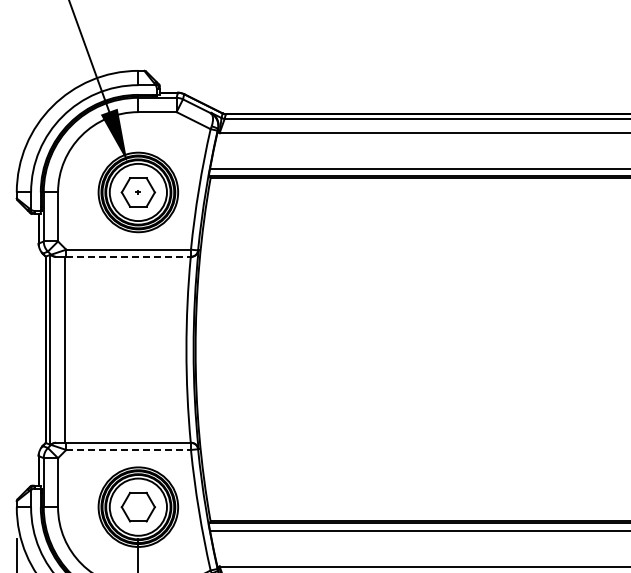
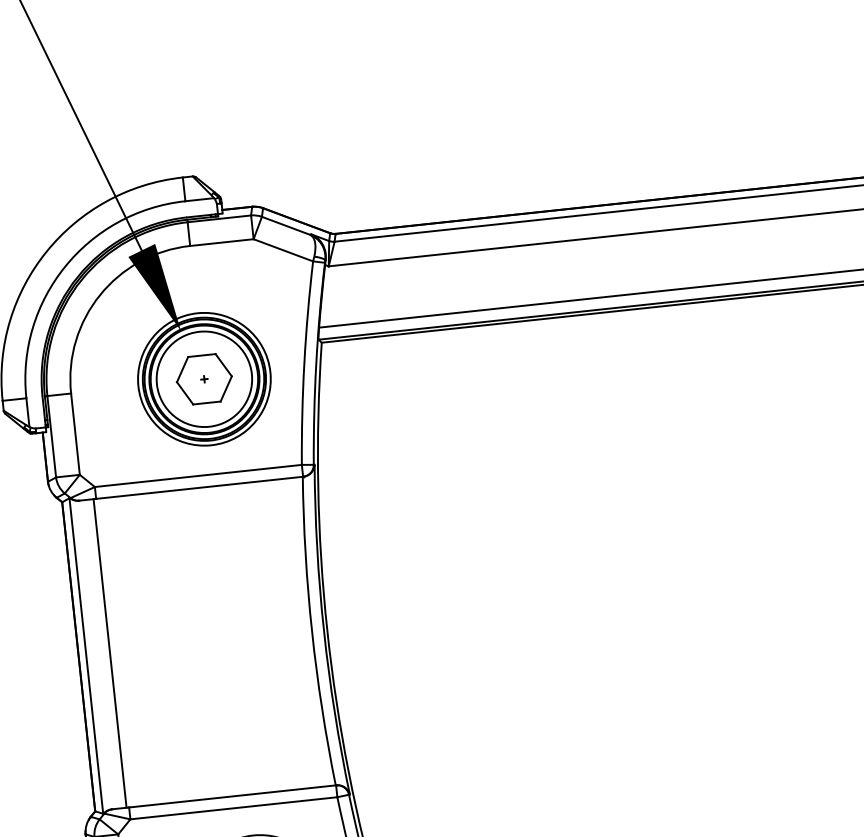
line: (129, 256) -> (201, 487), dashed -> solid
line: (129, 449) -> (235, 807), dashed -> solid

